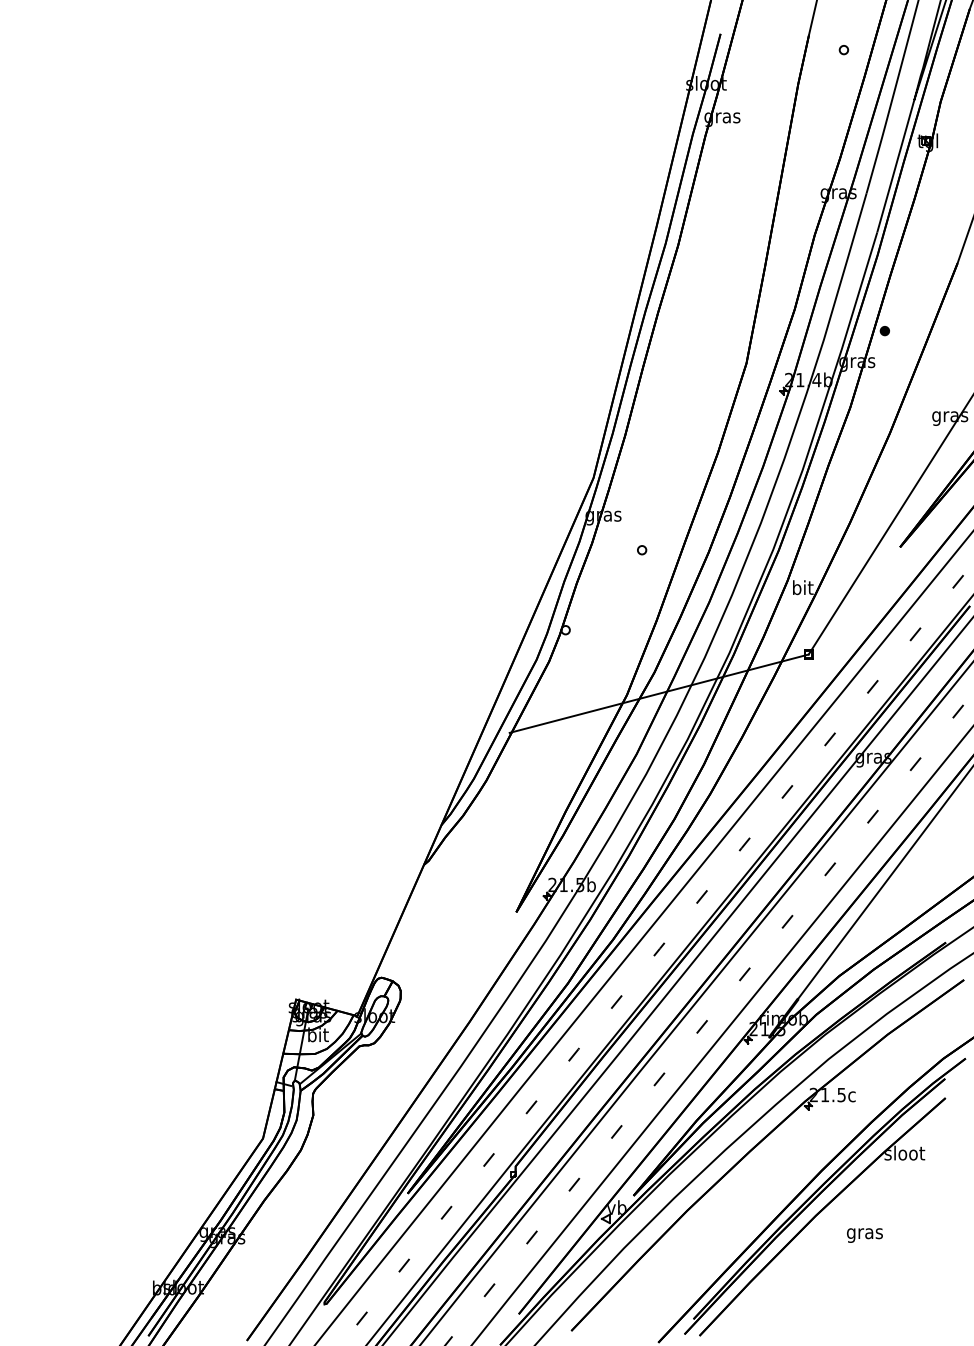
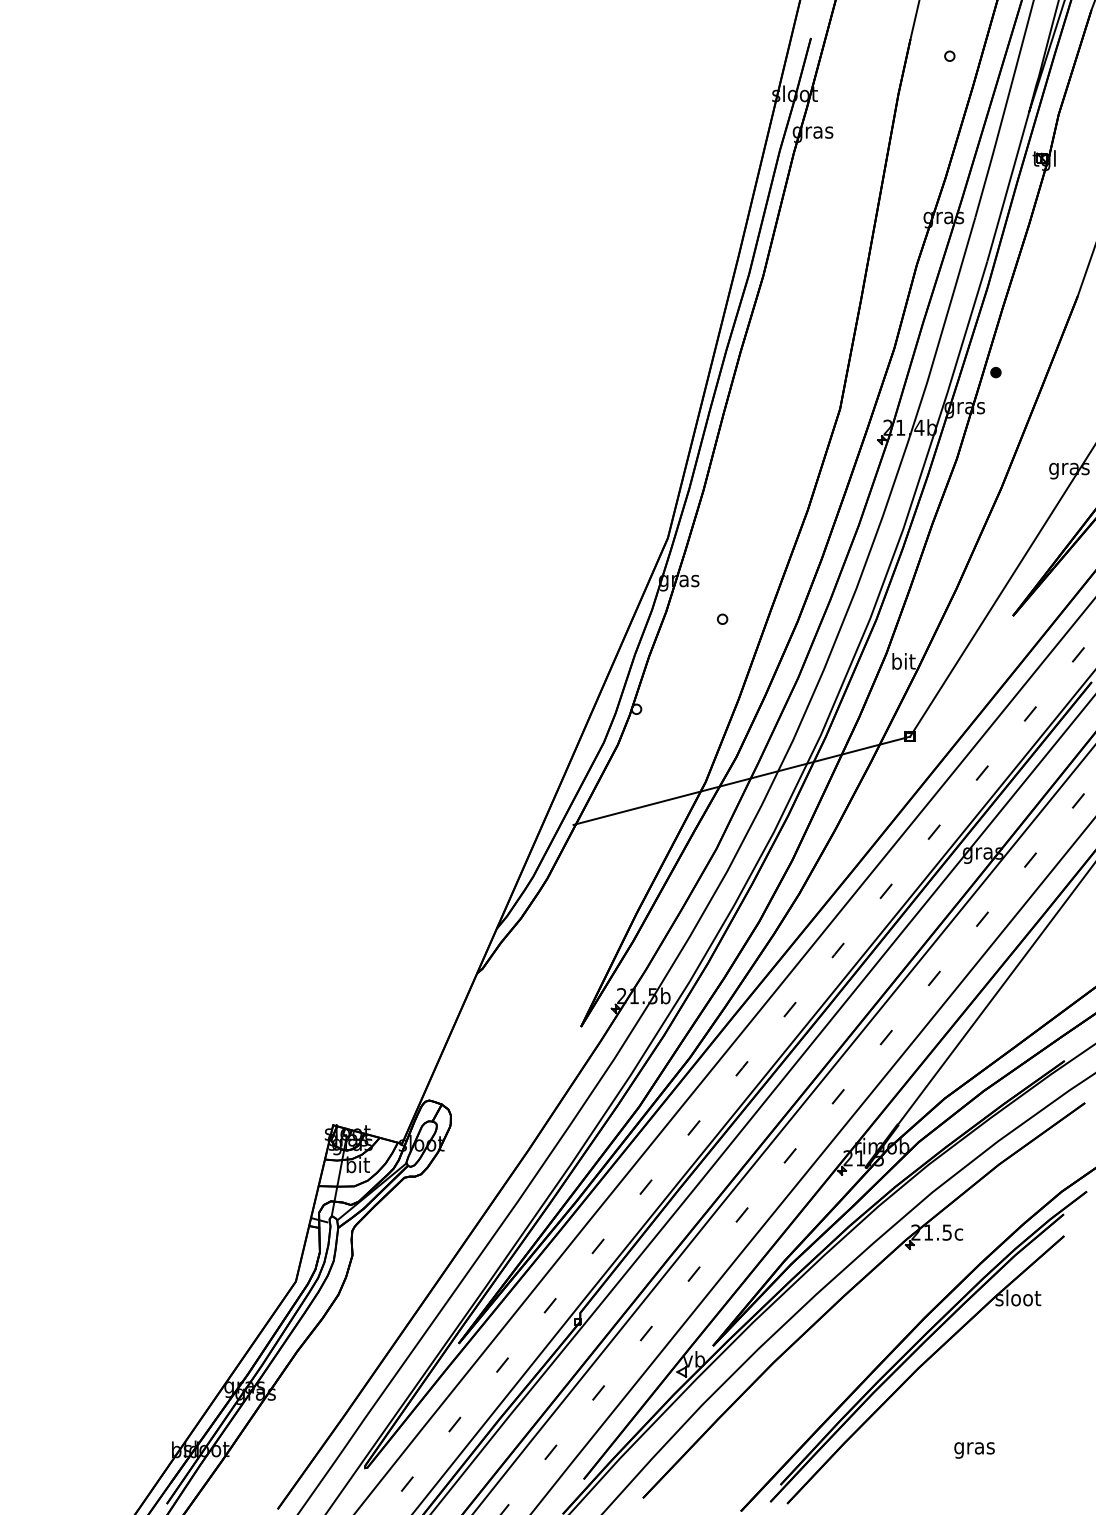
text: (864, 1235) -> (974, 1450), moved

